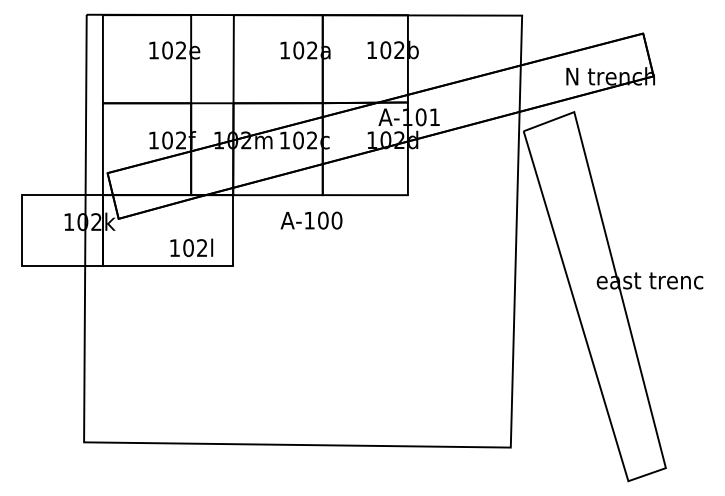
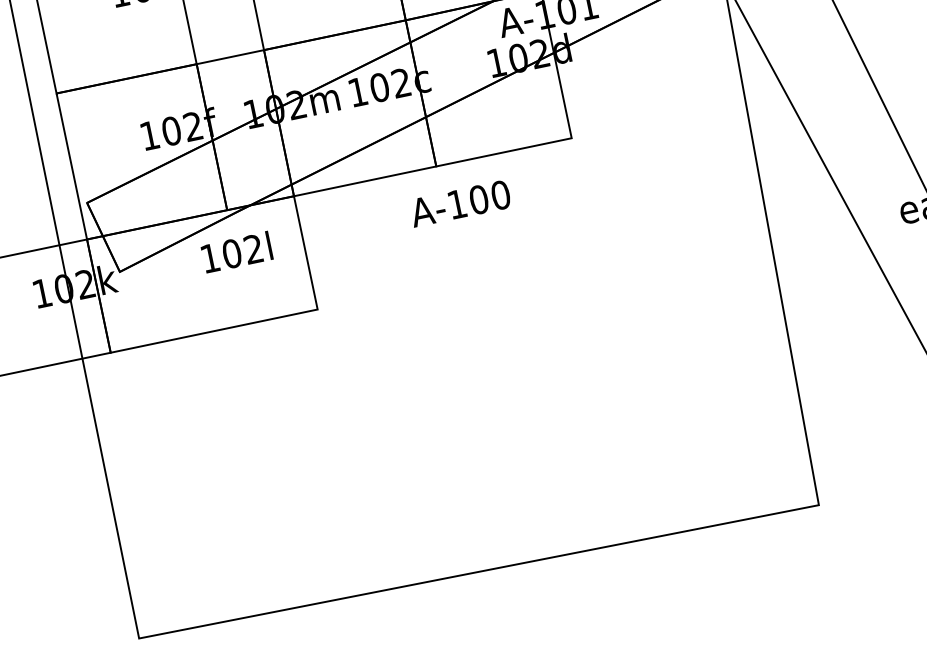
text: (311, 220) -> (460, 203), moved
text: (191, 247) -> (236, 251), moved

